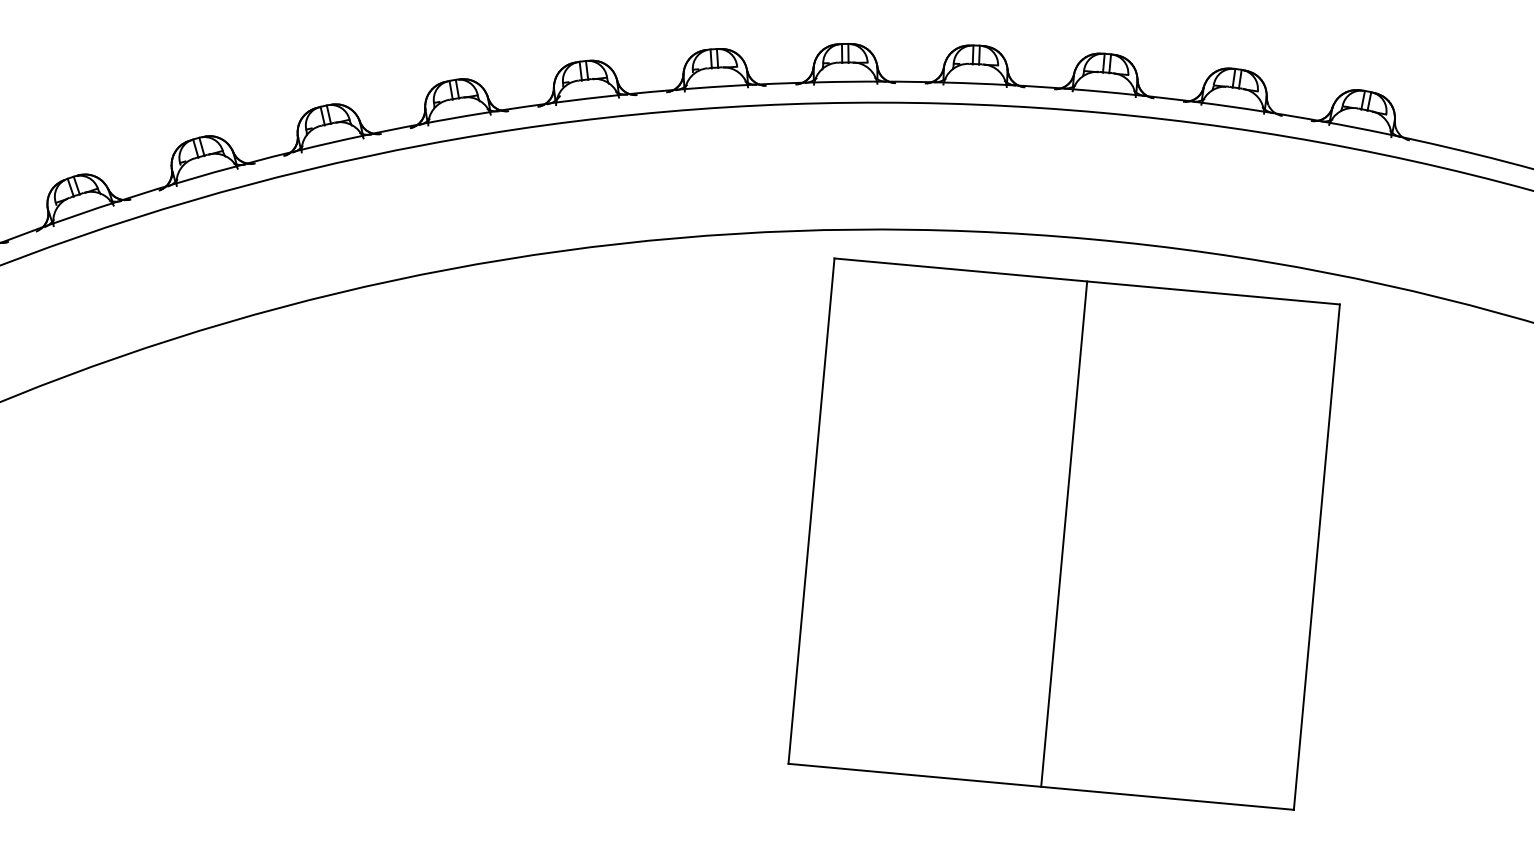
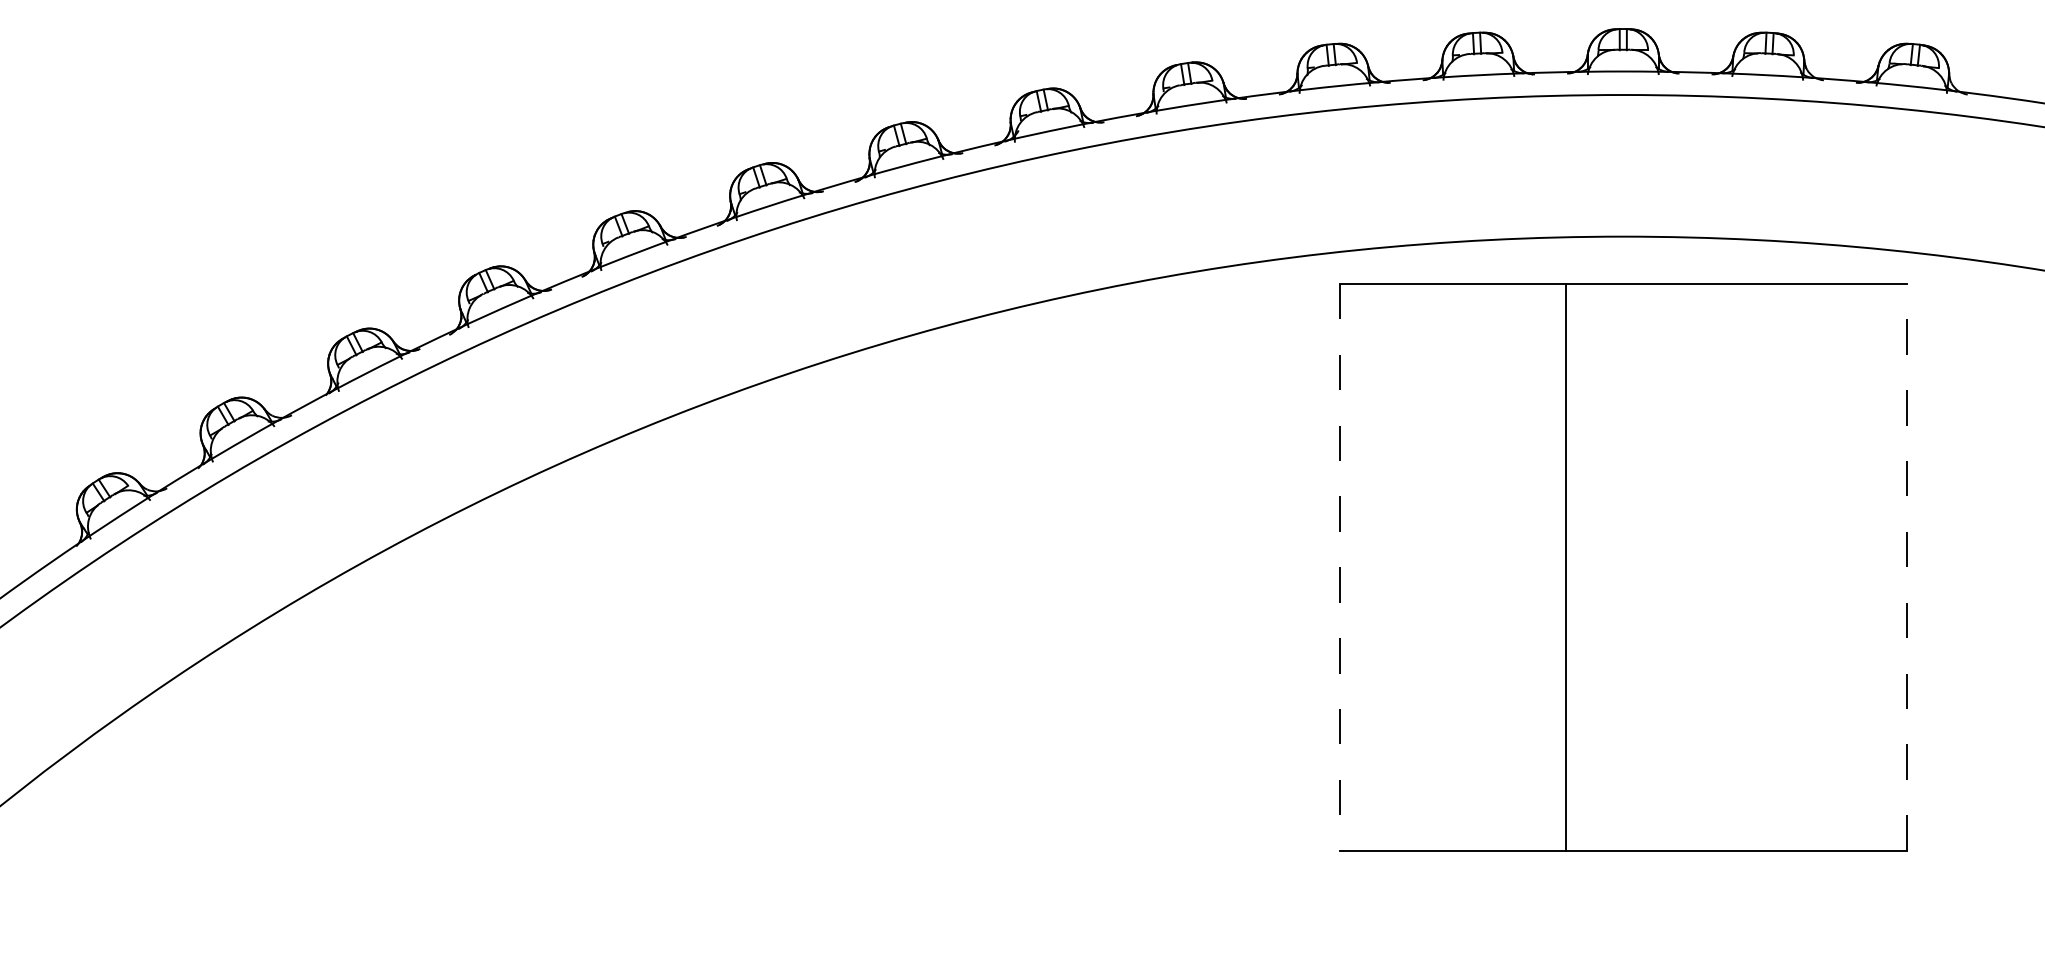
line: (811, 511) -> (1340, 567), solid -> dashed
line: (1064, 534) -> (1566, 567), moved
line: (1316, 556) -> (1906, 566), solid -> dashed

